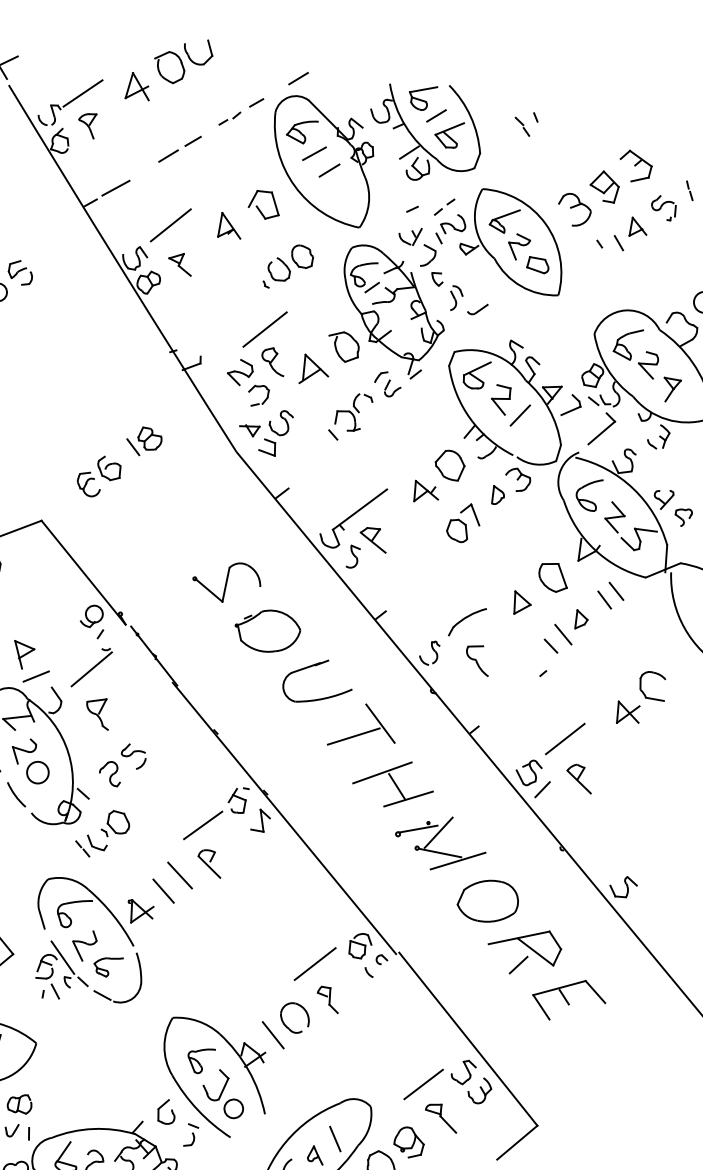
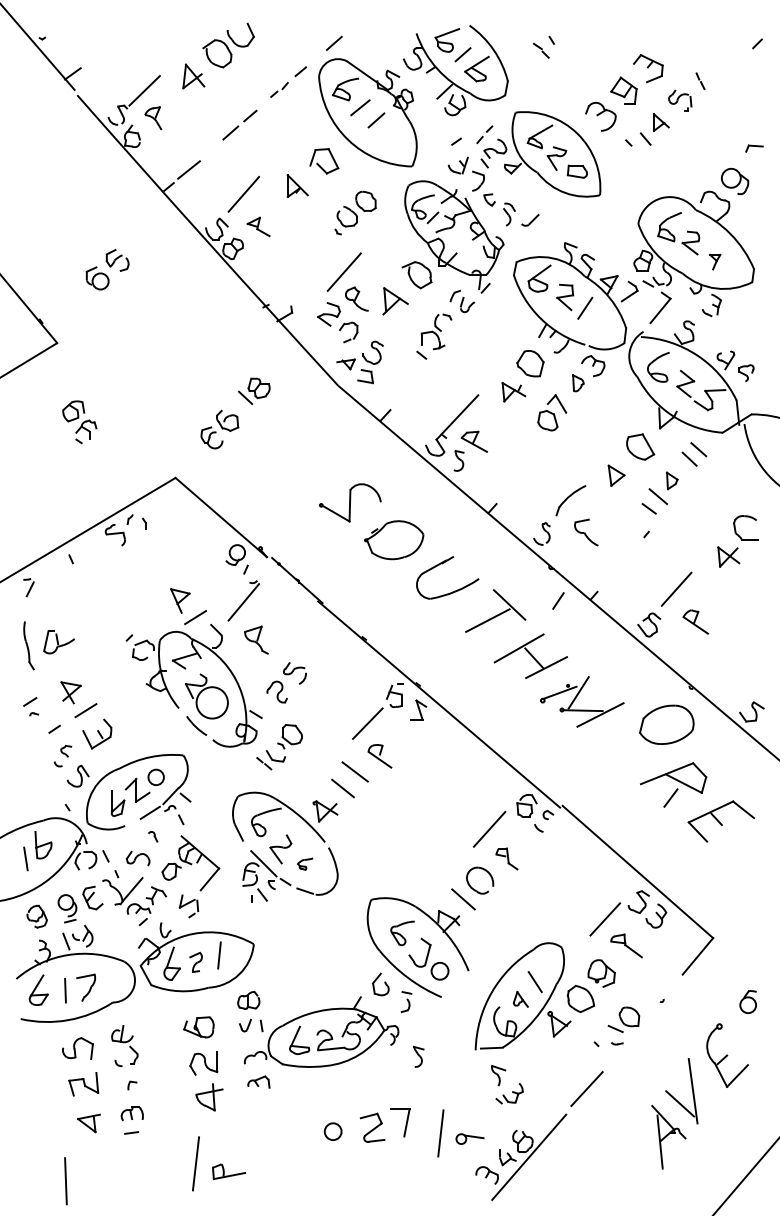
part: (670, 389) -> (714, 261), size x0.7
circle: (38, 772) -> (212, 702), size x1.6
line: (542, 789) -> (558, 600), moved
part: (488, 900) -> (666, 724), moved
part: (108, 965) -> (305, 863), size x0.6

